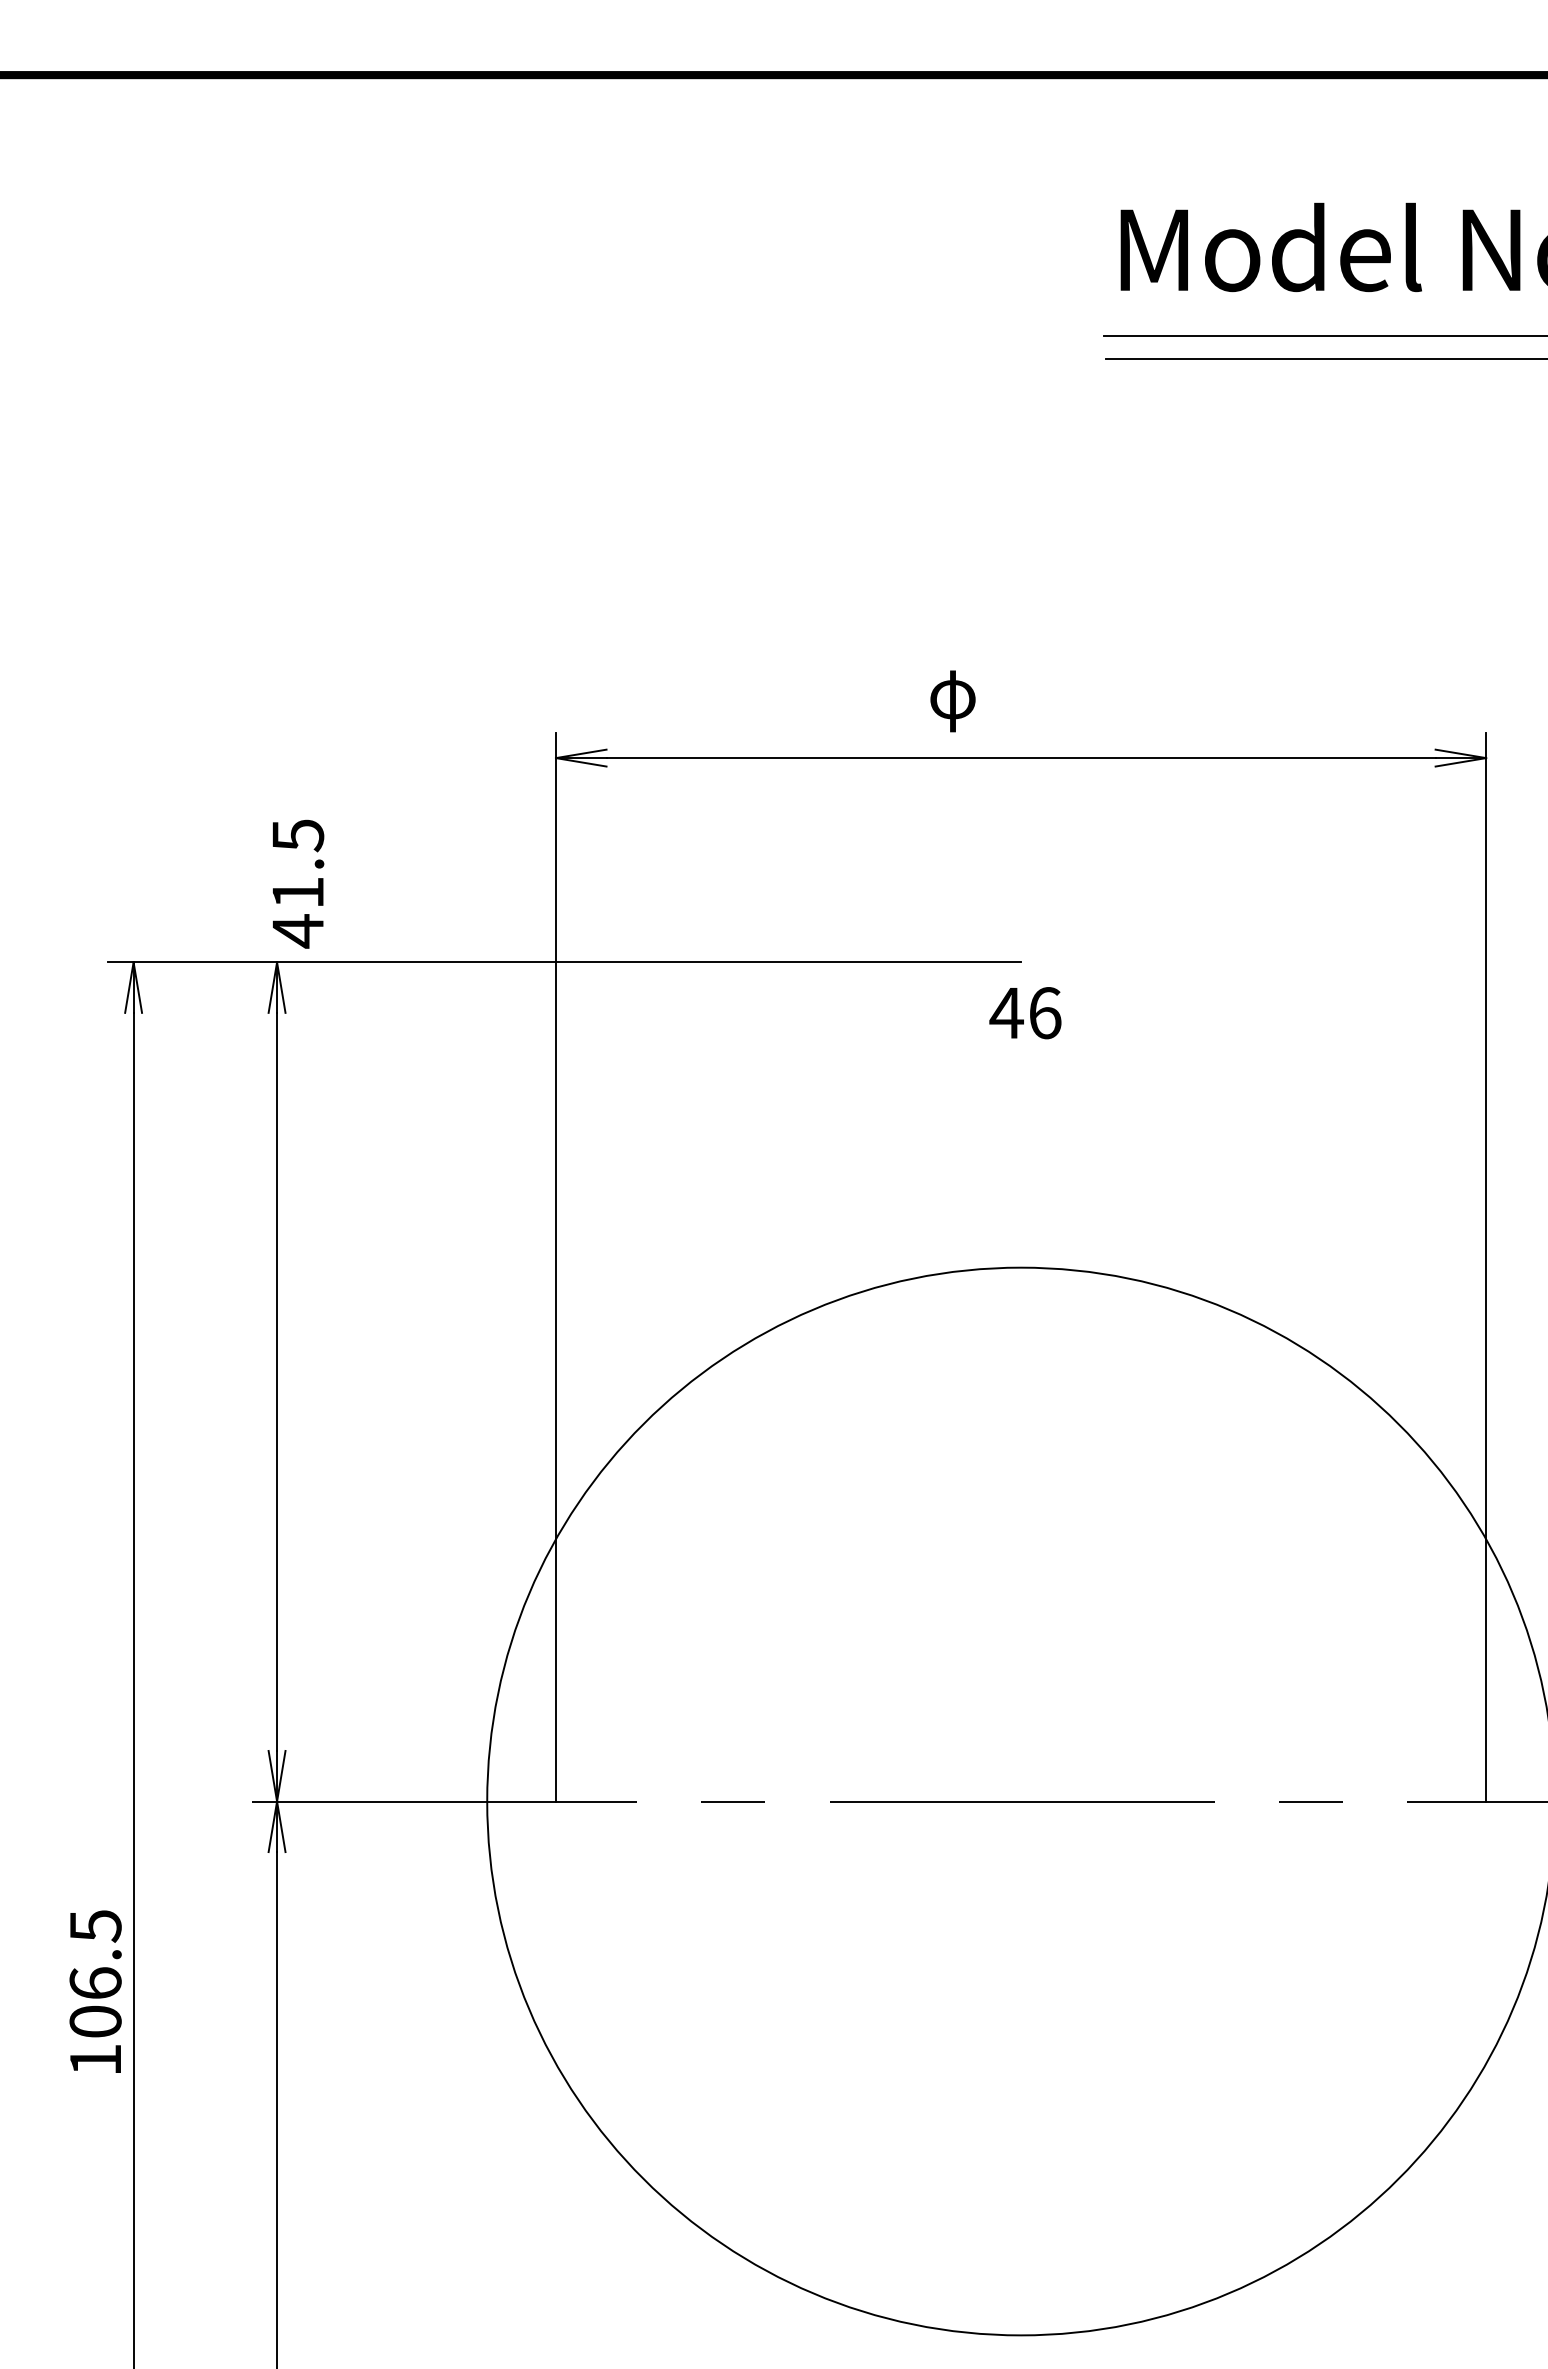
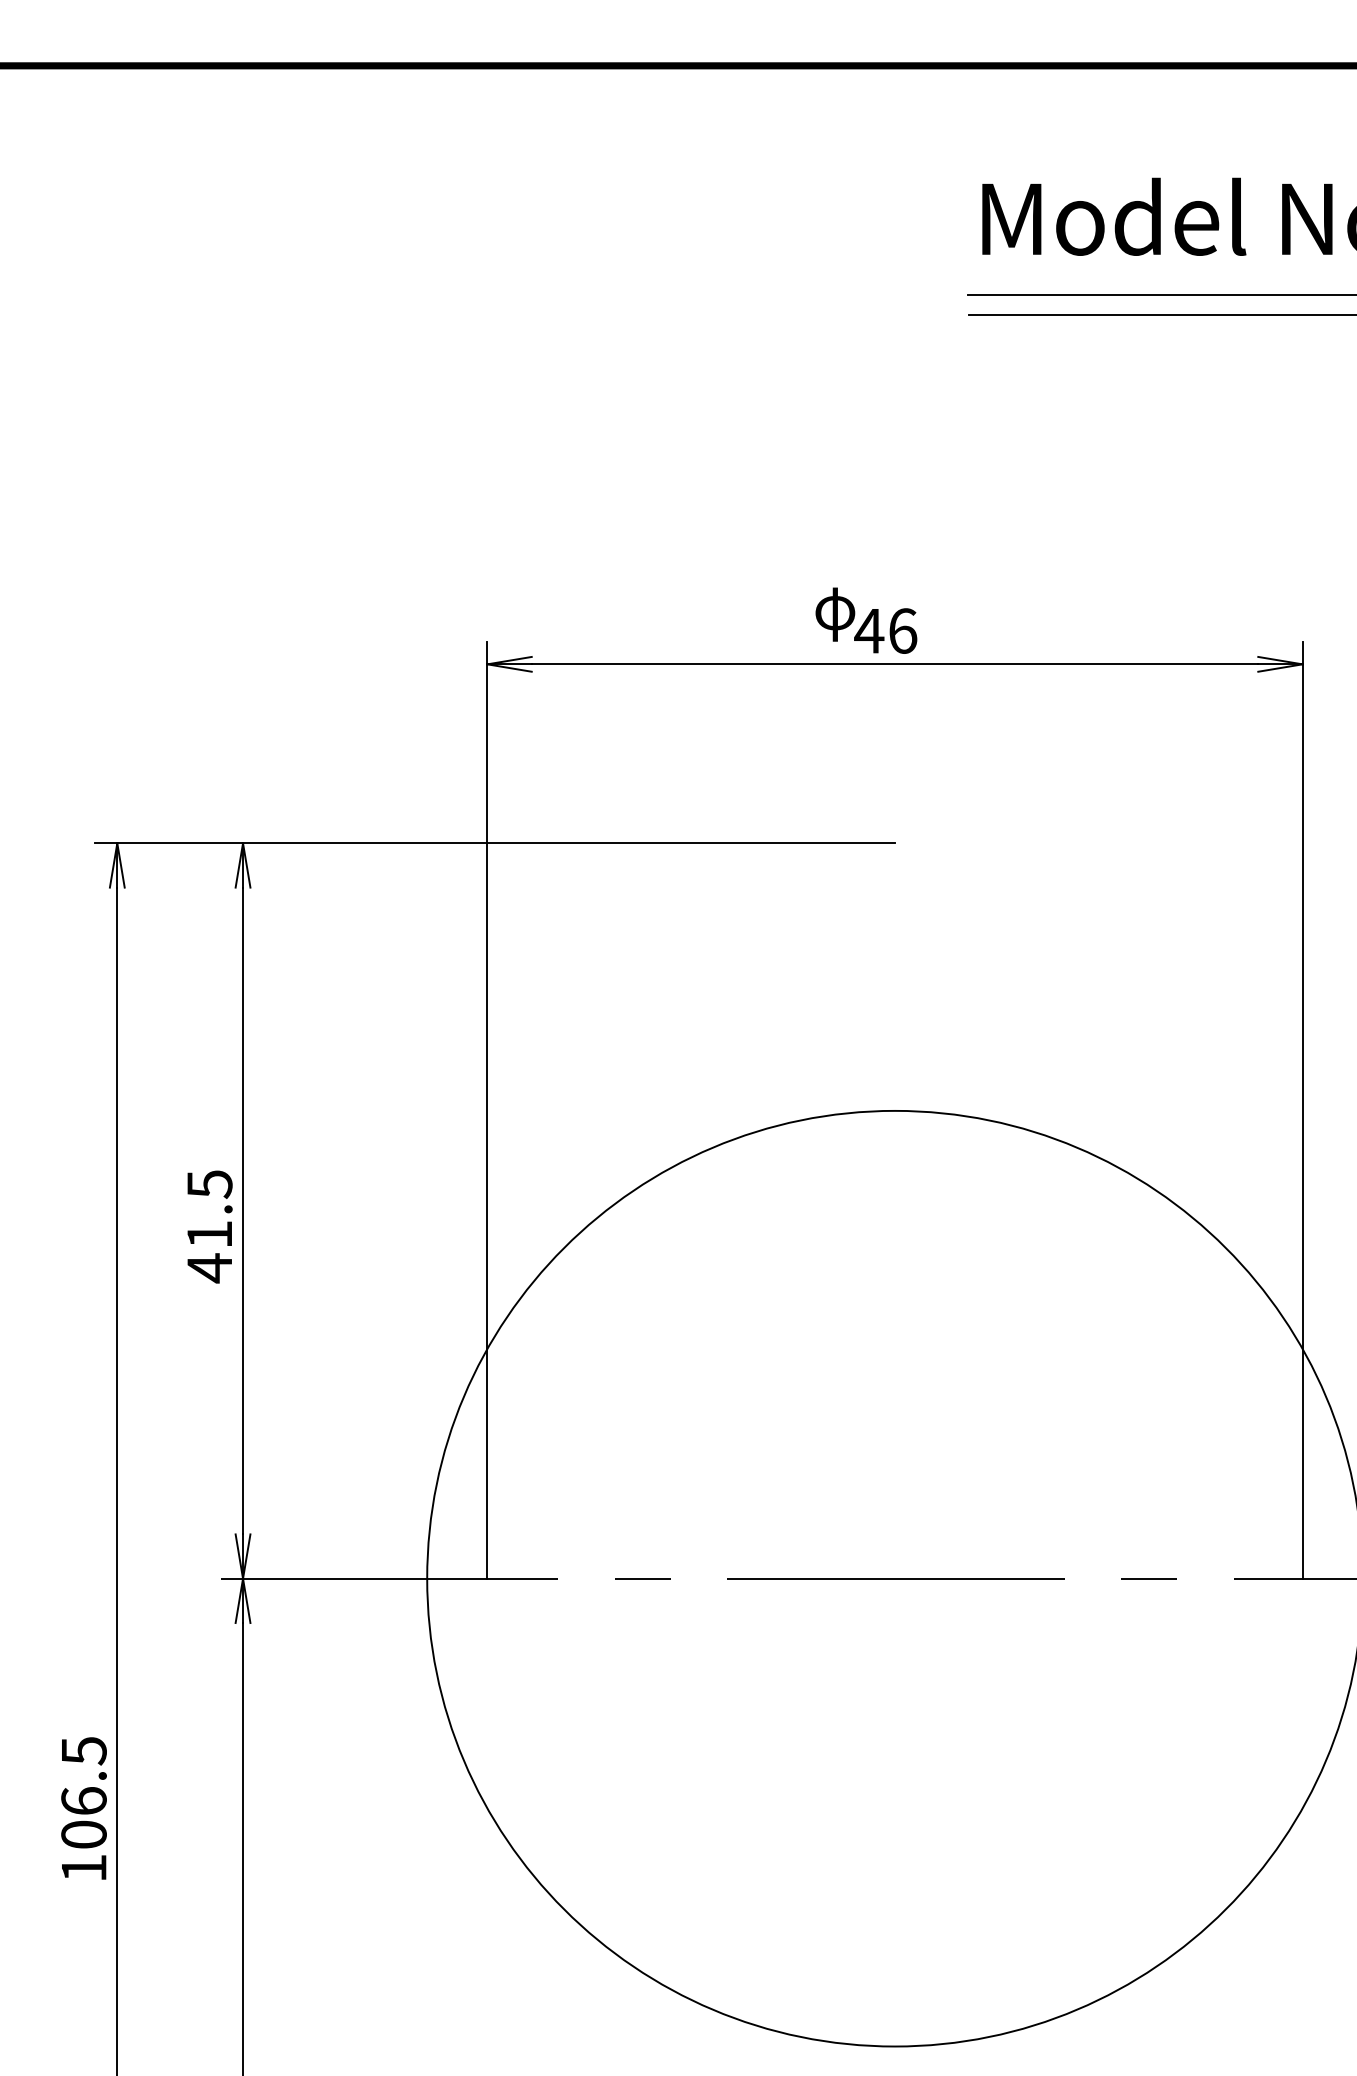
text: (298, 883) -> (210, 1226), moved
text: (1025, 1013) -> (885, 631), moved
text: (95, 1991) -> (83, 1808), moved

